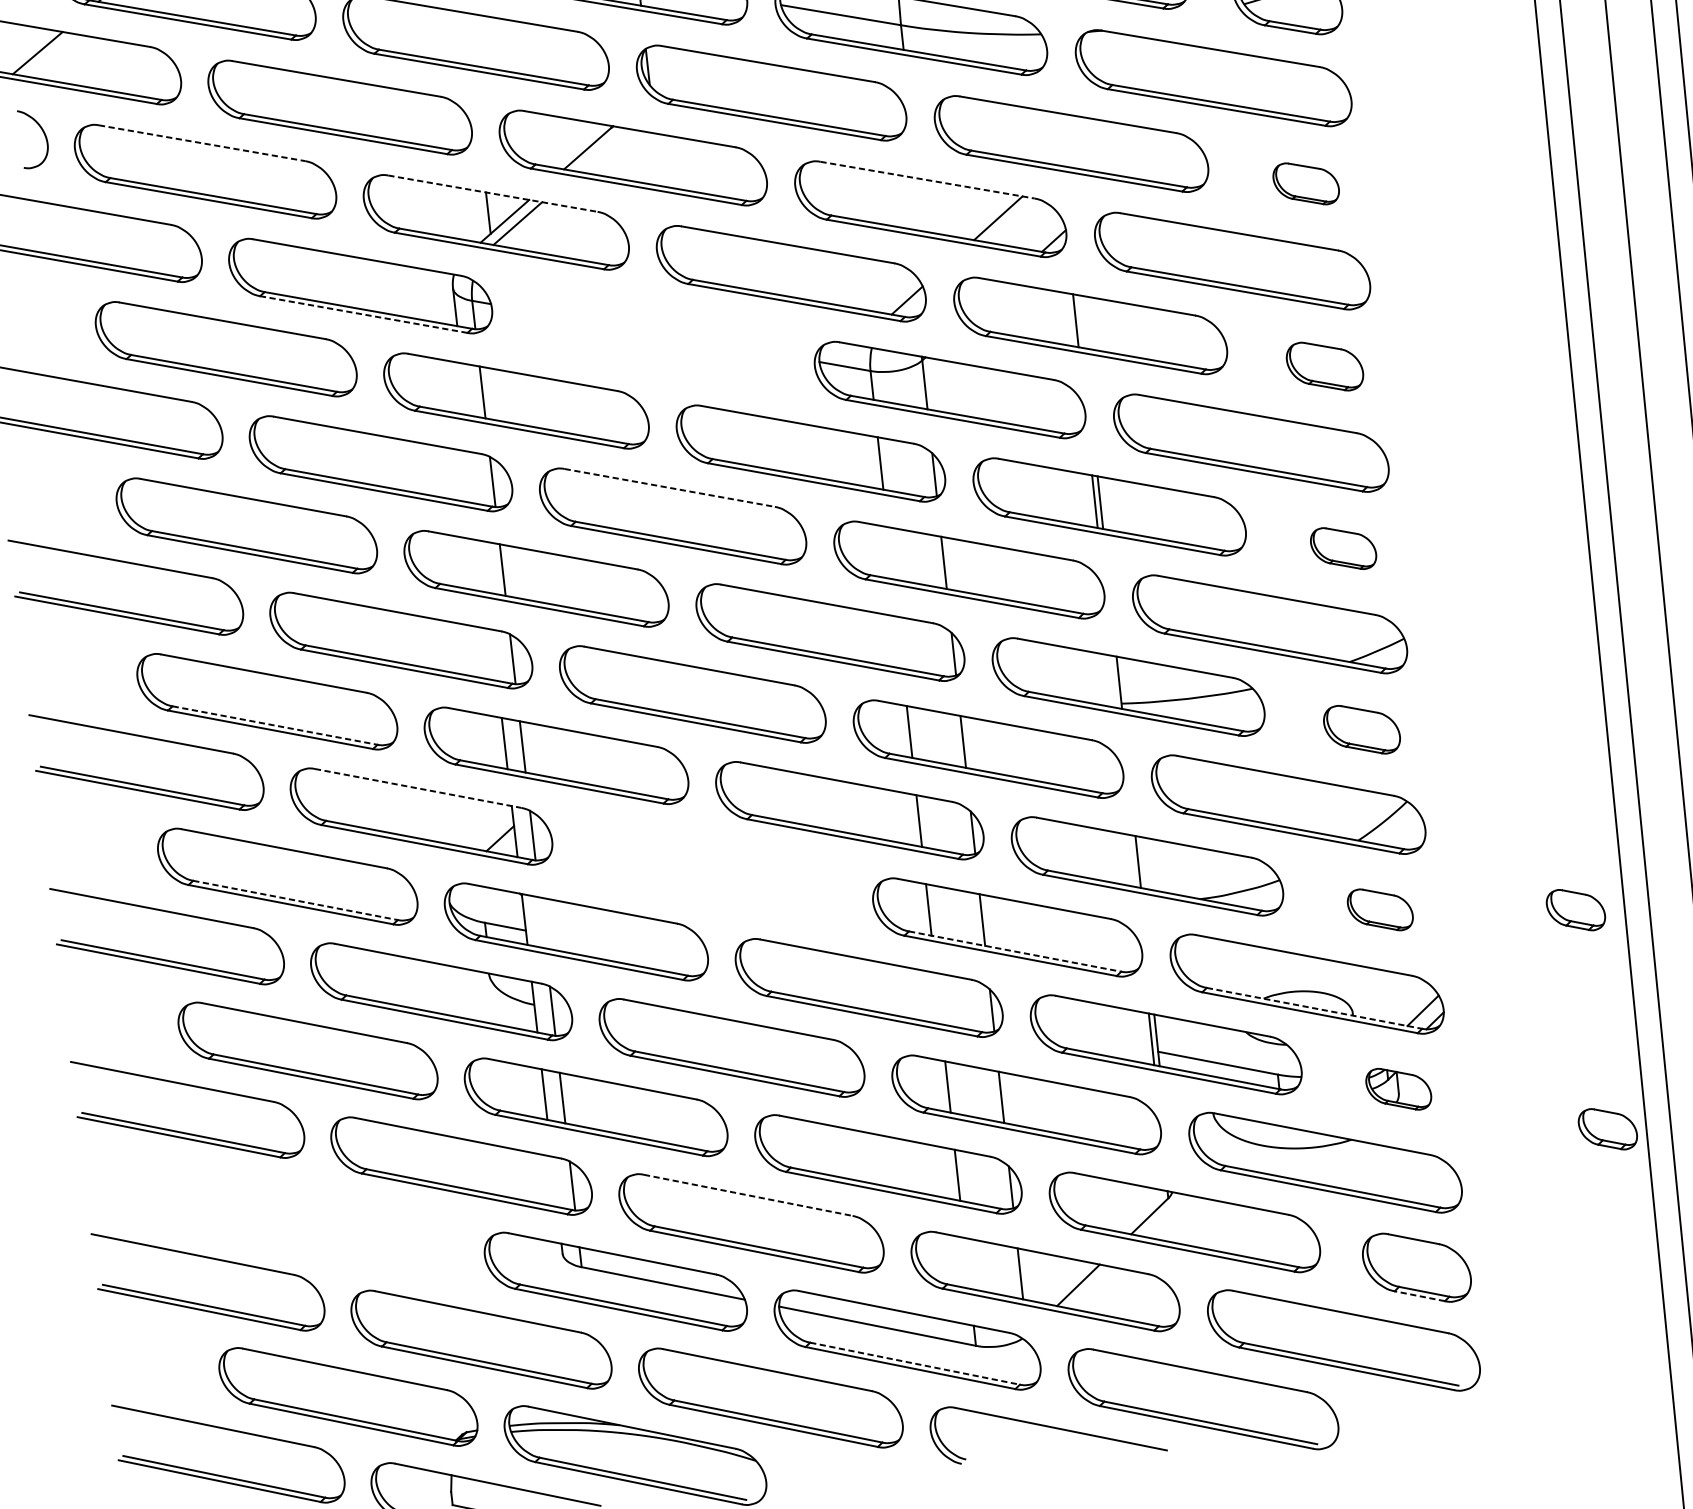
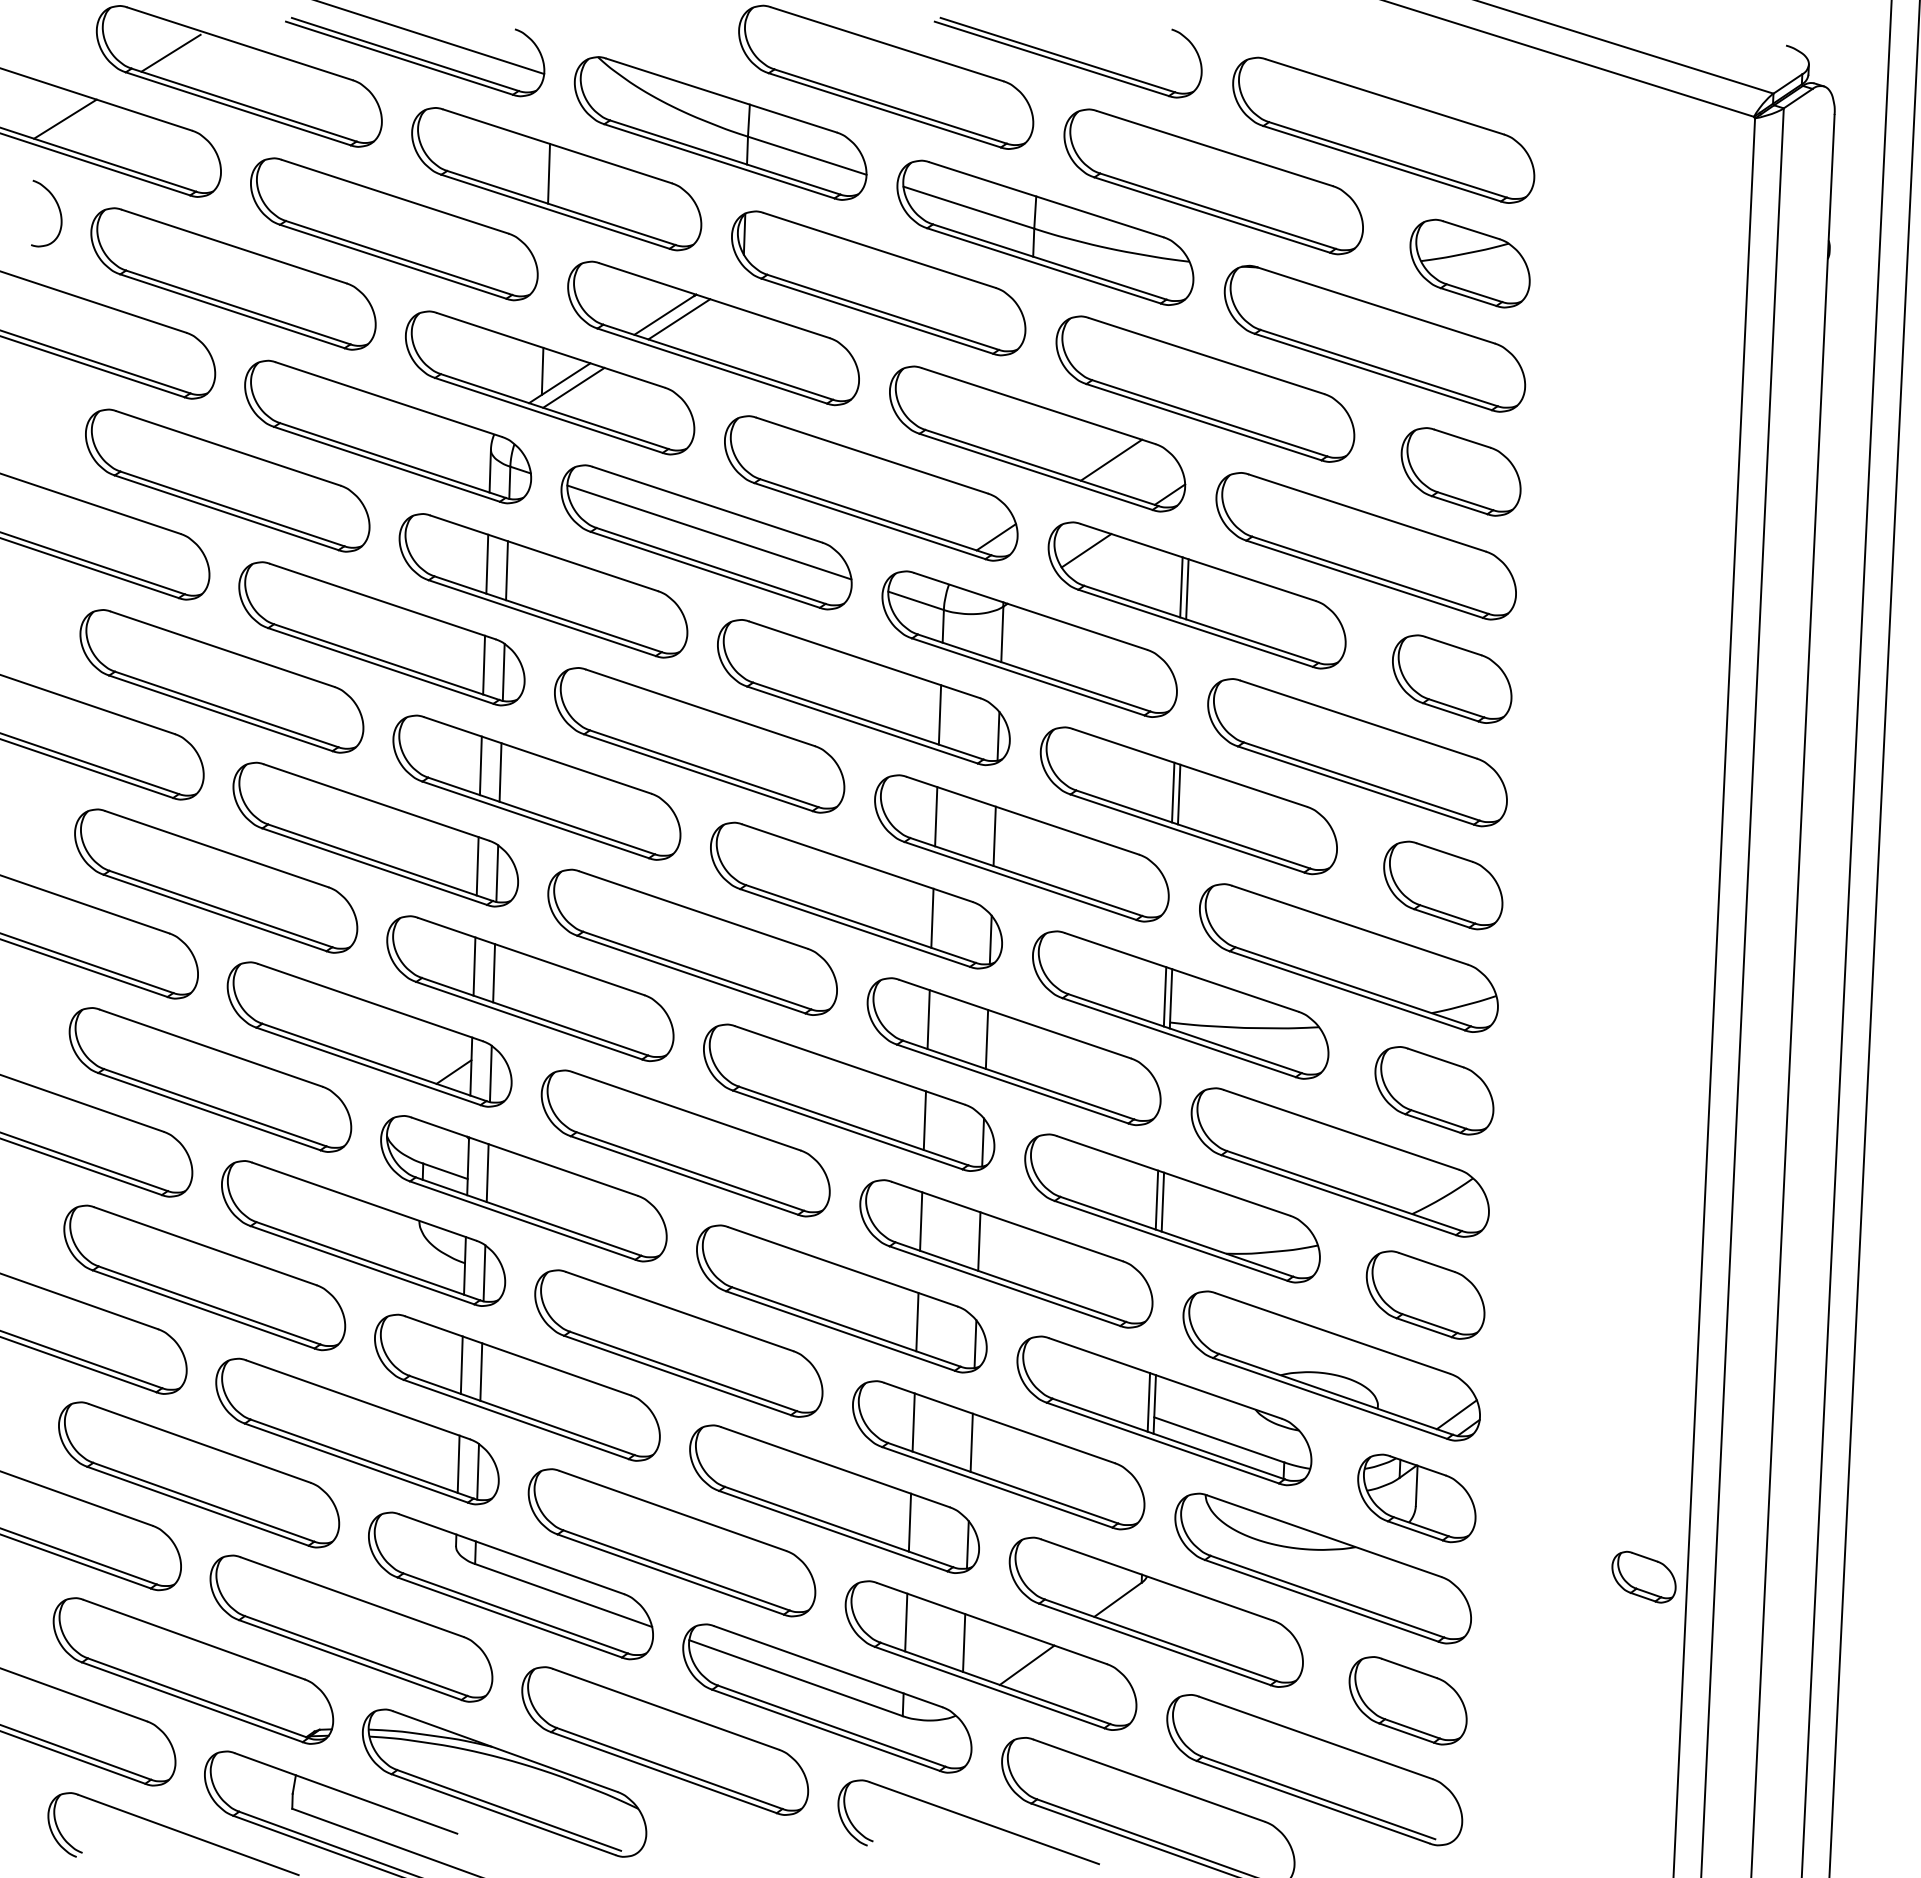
line: (469, 38) -> (549, 173), added
line: (202, 143) -> (234, 246), dashed -> solid
line: (601, 150) -> (679, 319), added
line: (927, 180) -> (1038, 406), dashed -> solid
part: (1305, 183) -> (1460, 471), size x1.67
line: (492, 193) -> (550, 350), dashed -> solid
line: (987, 300) -> (1086, 550), added
line: (363, 314) -> (386, 464), dashed -> solid
line: (1081, 321) -> (1187, 589), added
part: (653, 337) -> (706, 537), added
part: (1325, 366) -> (1452, 678), size x1.43
line: (464, 388) -> (487, 563), added
line: (474, 477) -> (484, 664), added
line: (669, 487) -> (700, 707), dashed -> solid
part: (1343, 548) -> (1443, 885), size x1.67
line: (890, 552) -> (936, 816), added
line: (484, 566) -> (480, 765), added
line: (899, 642) -> (932, 917), added
line: (494, 655) -> (477, 866), added
line: (1113, 681) -> (1164, 996), added
line: (275, 725) -> (221, 909), dashed -> solid
part: (1362, 729) -> (1434, 1090), size x1.43
line: (418, 788) -> (370, 1002), dashed -> solid
line: (1132, 860) -> (1156, 1199), added
part: (712, 871) -> (685, 1143), added
line: (295, 900) -> (215, 1107), dashed -> solid
part: (1380, 909) -> (1425, 1294), size x1.67
part: (1575, 909) -> (1643, 1326), removed
line: (542, 923) -> (487, 1173), added
line: (1014, 951) -> (1010, 1282), dashed -> solid
line: (938, 998) -> (917, 1321), added
line: (1314, 1008) -> (1335, 1394), dashed -> solid
part: (1398, 1089) -> (1416, 1498), size x1.67
line: (554, 1181) -> (458, 1463), added
line: (748, 1195) -> (673, 1511), dashed -> solid
part: (328, 1223) -> (199, 1474), added
line: (967, 1263) -> (906, 1622), added
line: (1419, 1296) -> (1406, 1733), dashed -> solid
line: (914, 1364) -> (831, 1726), dashed -> solid

